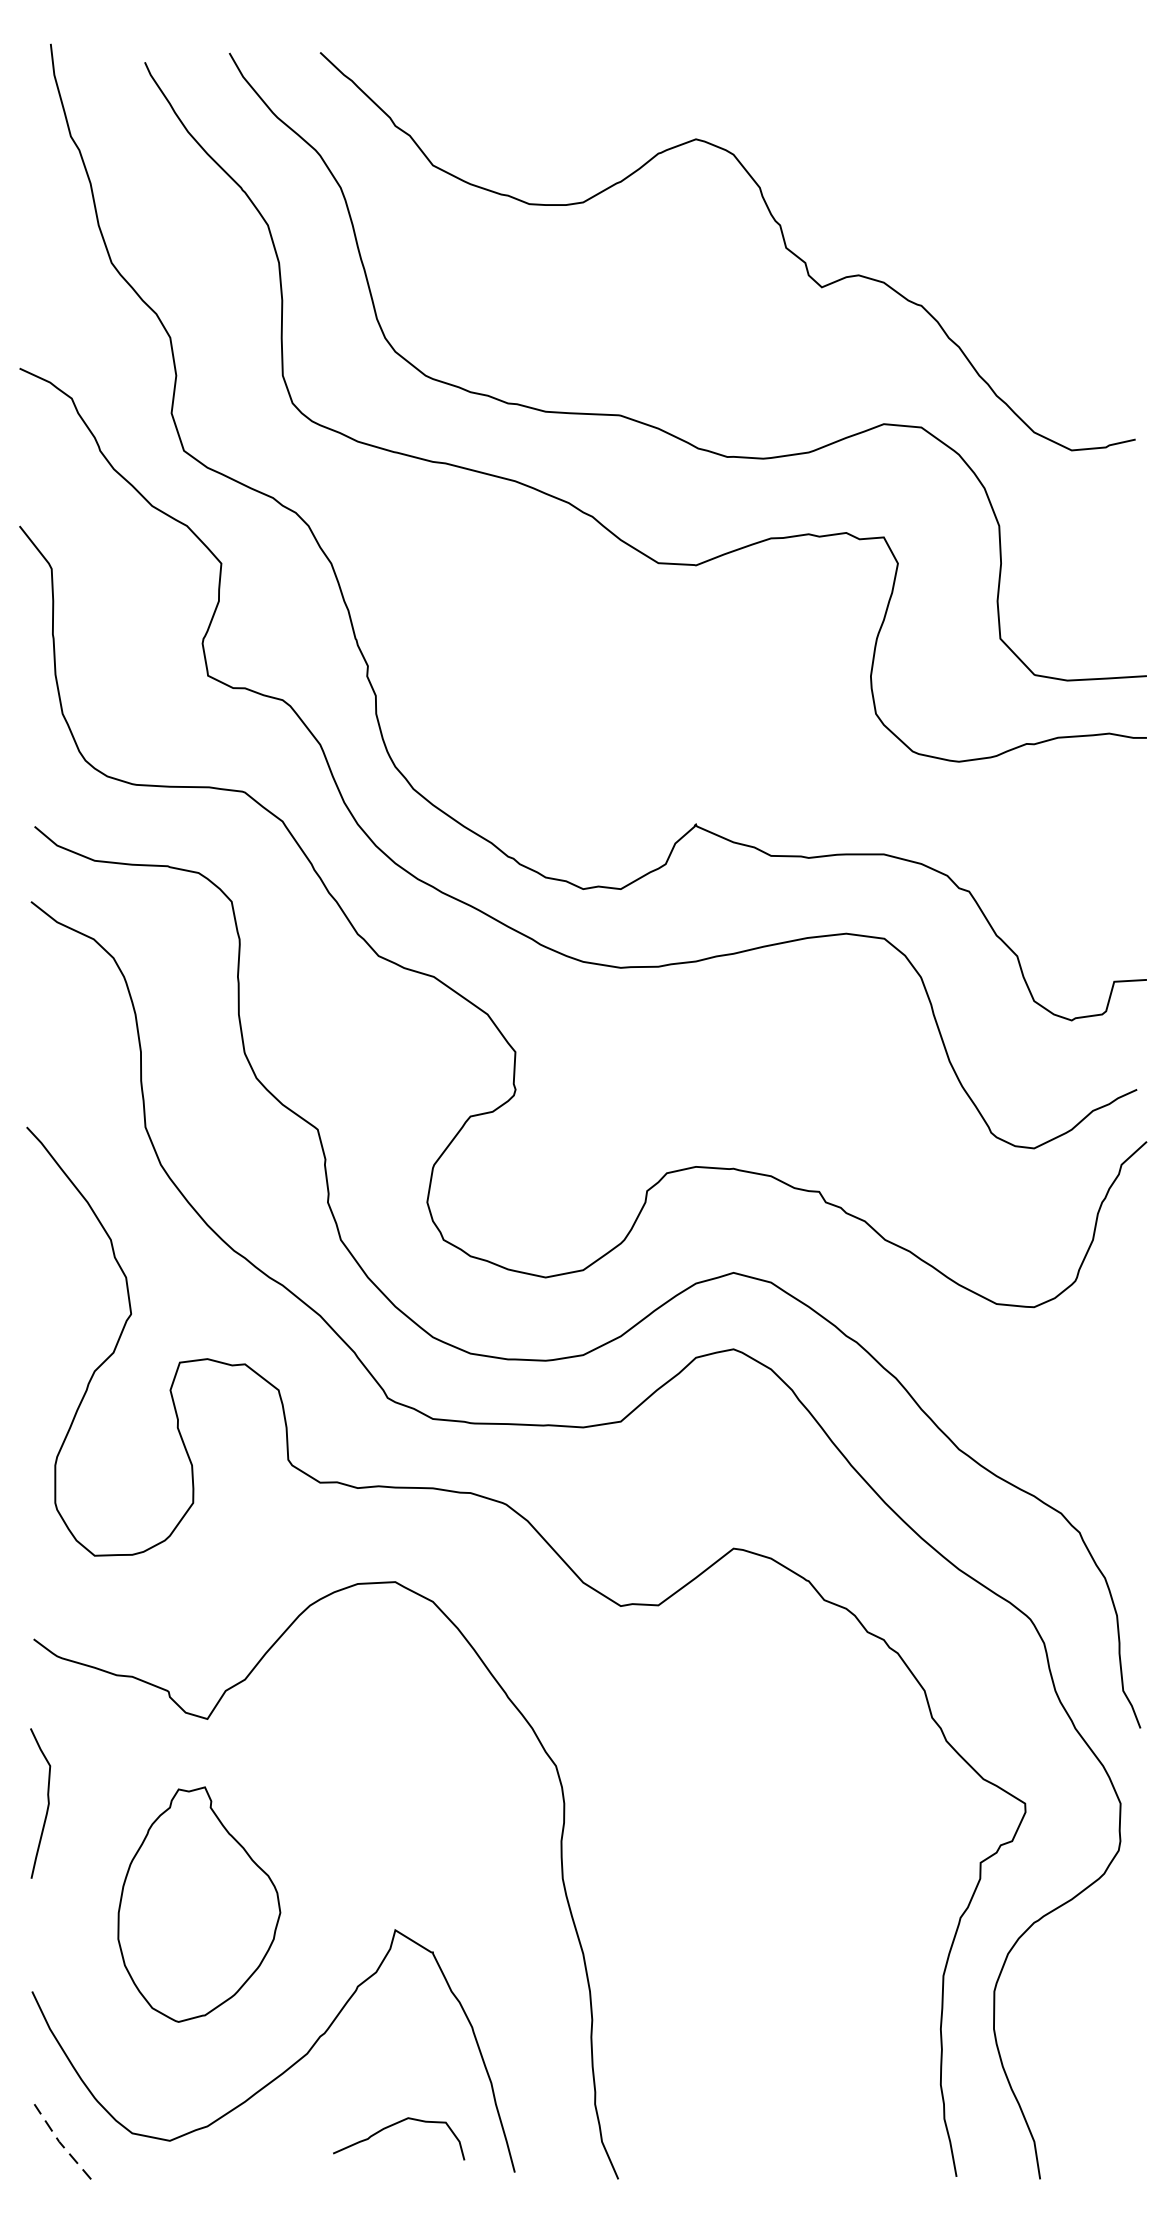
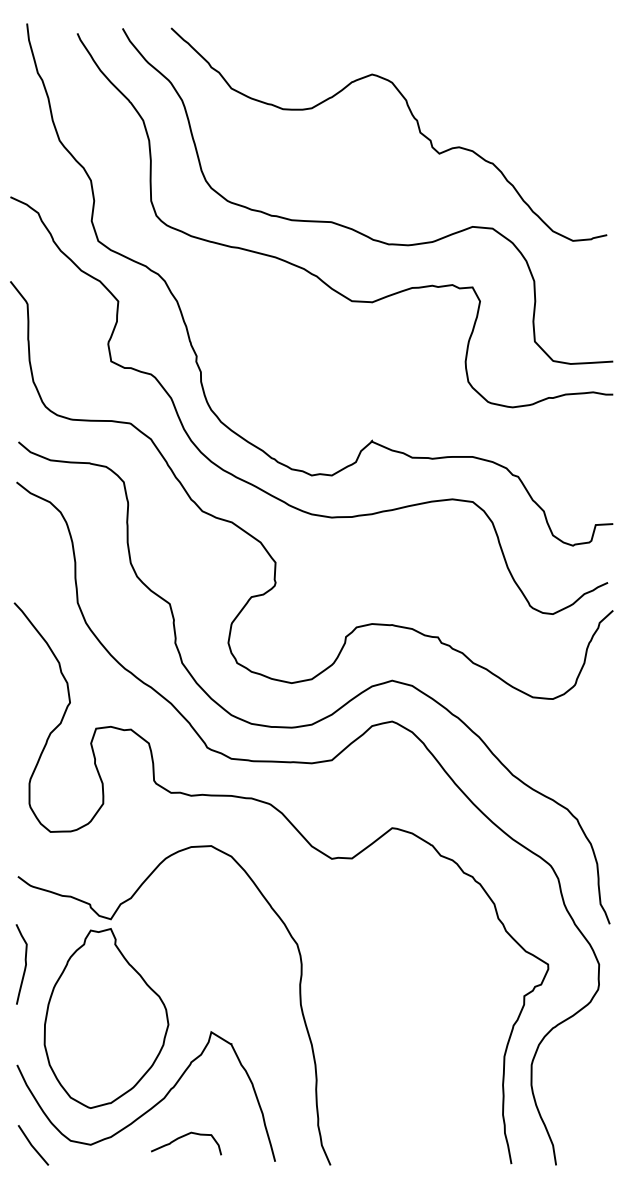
part: (199, 1904) -> (106, 1018), size x1.43
curve: (393, 2127) -> (183, 1137), moved
line: (59, 2142) -> (31, 1145), dashed -> solid

